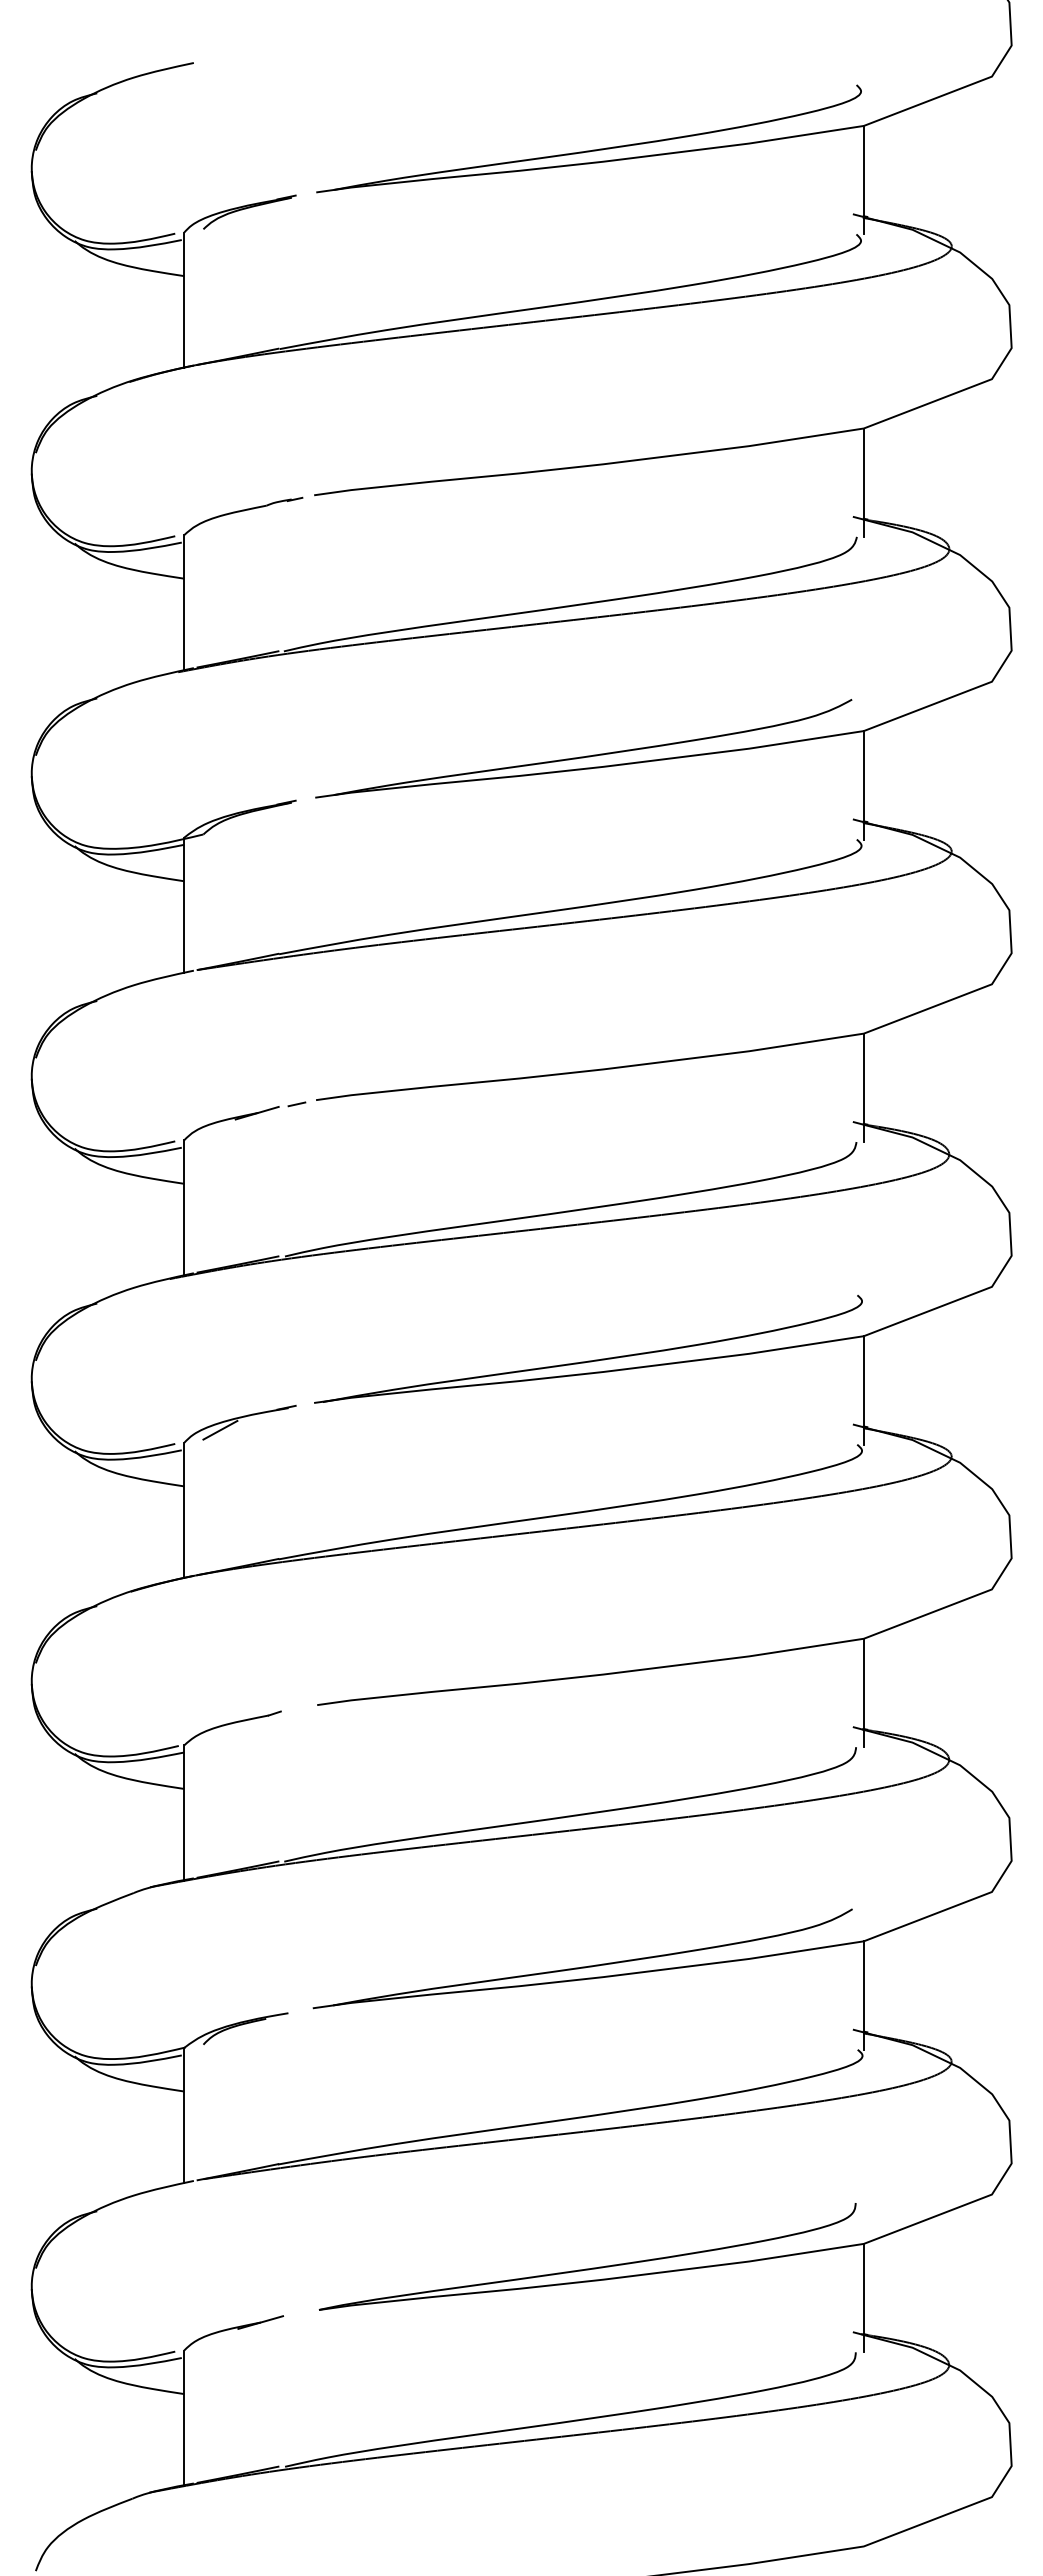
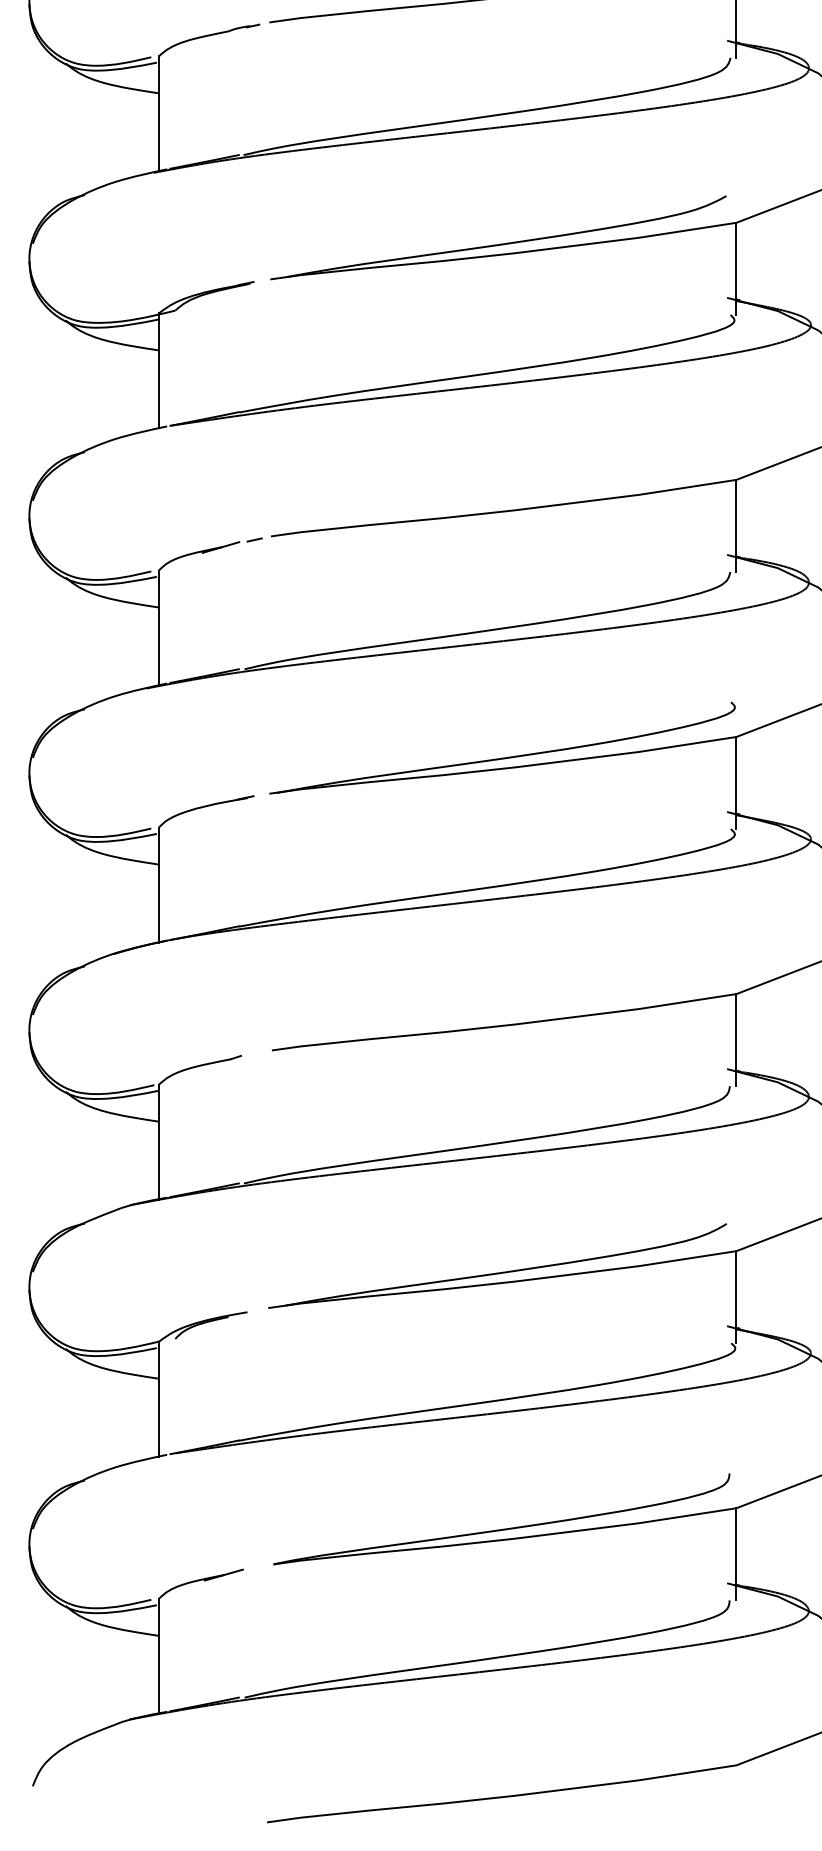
line: (220, 1429) -> (189, 816), removed

